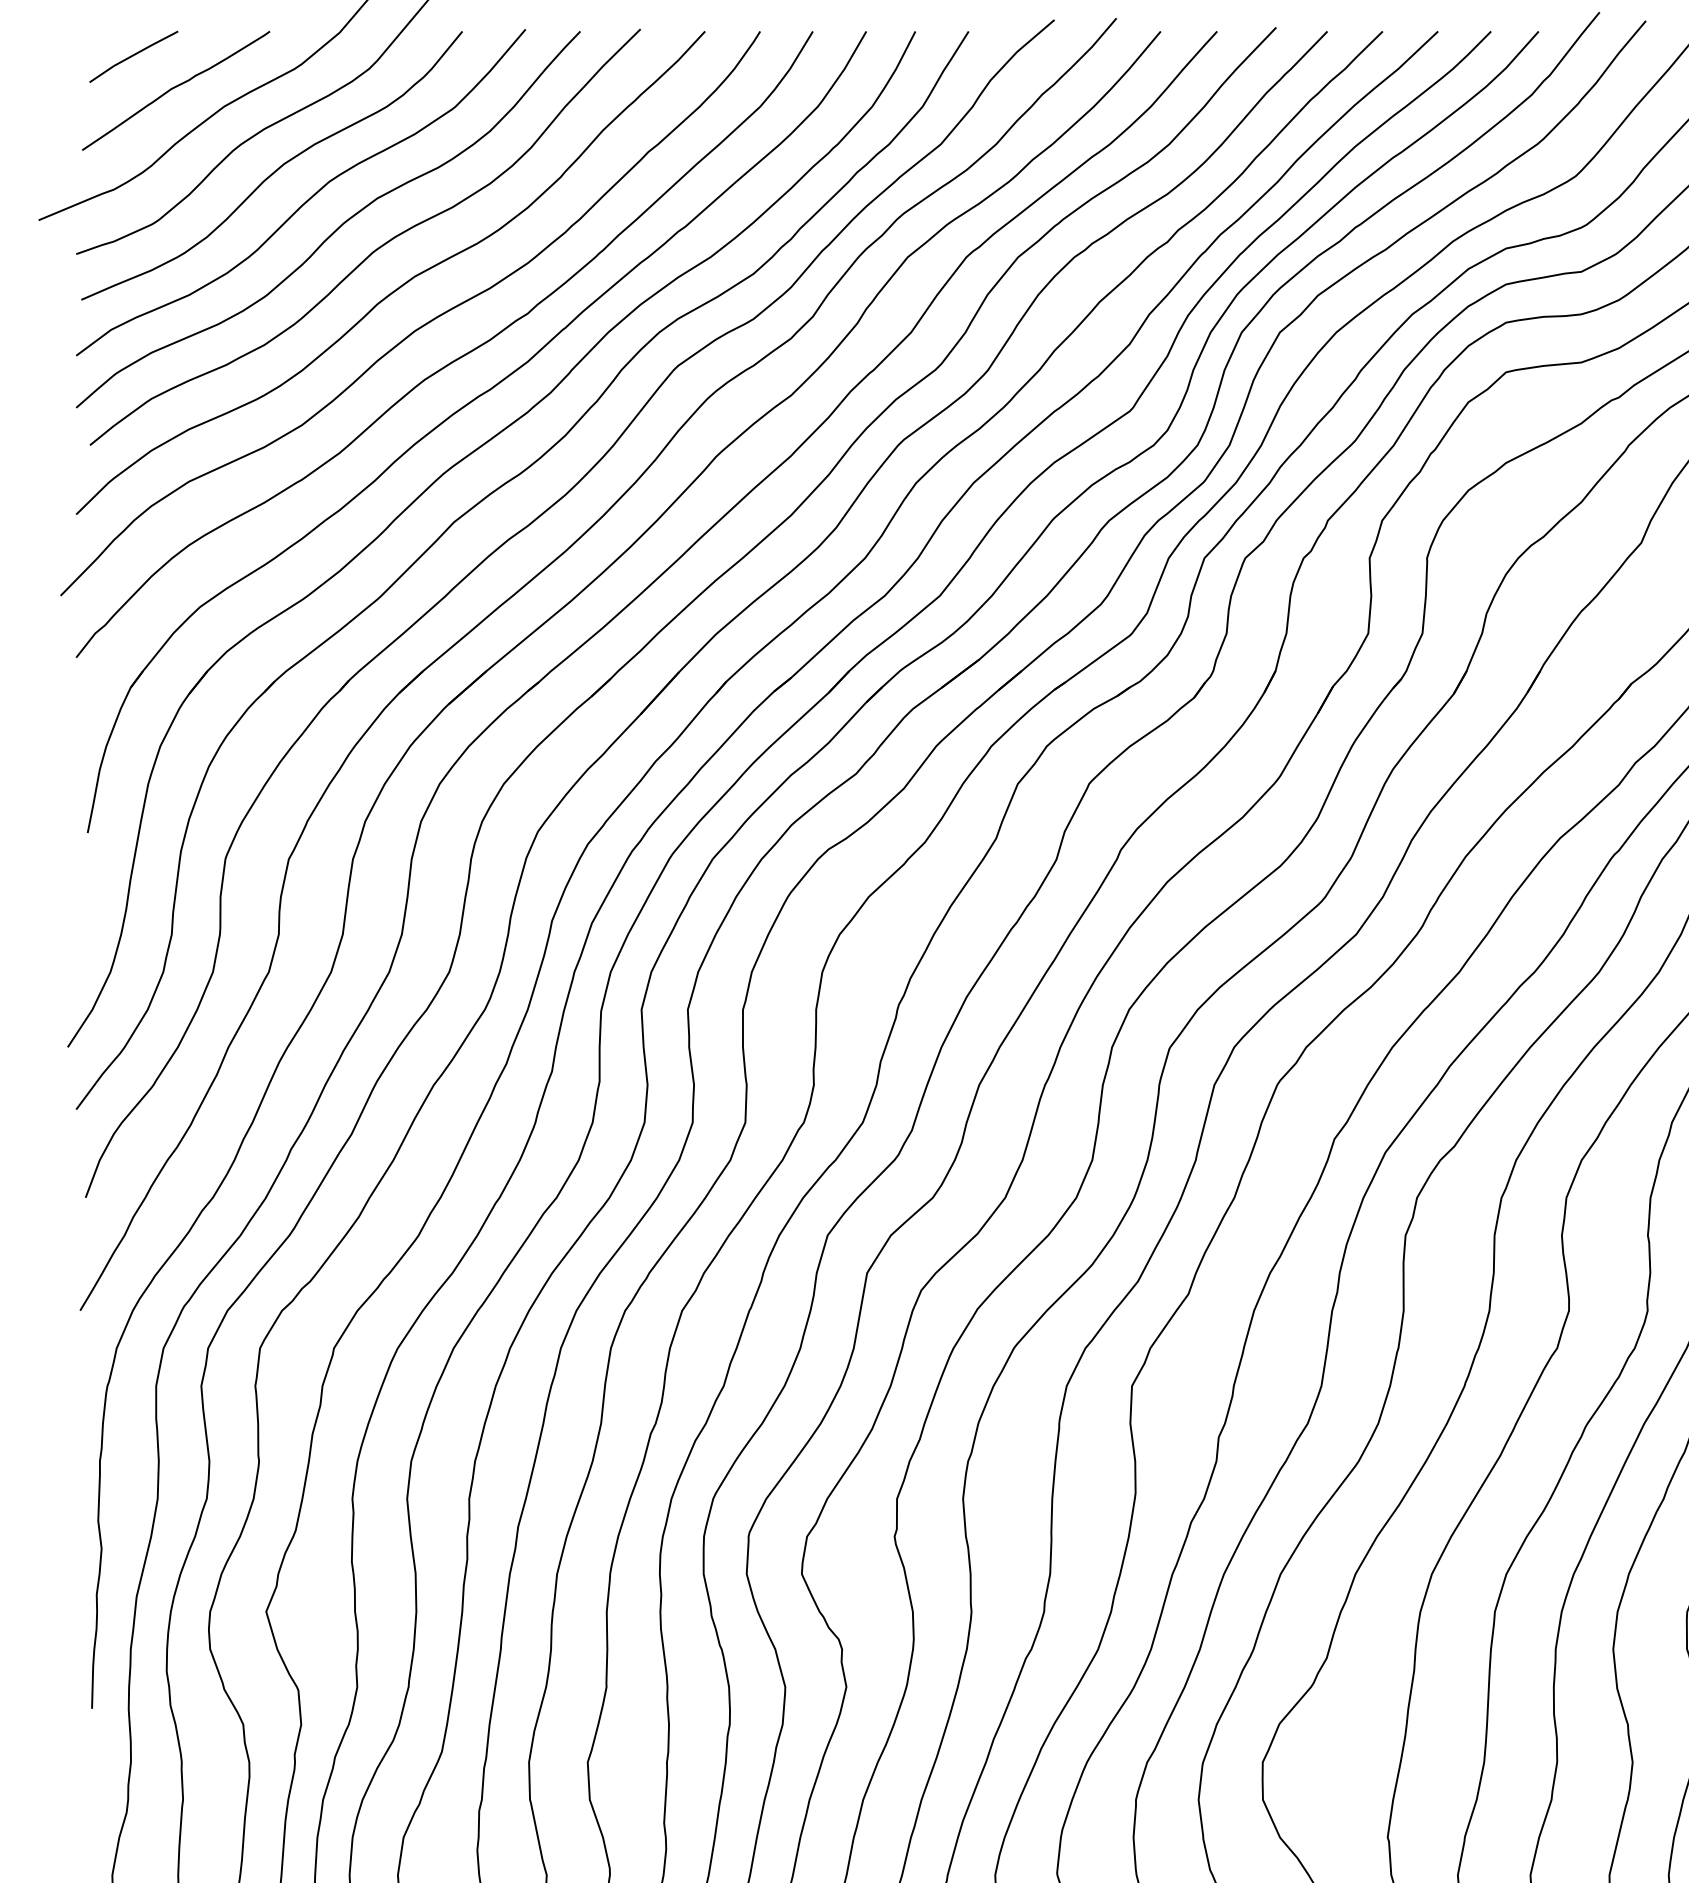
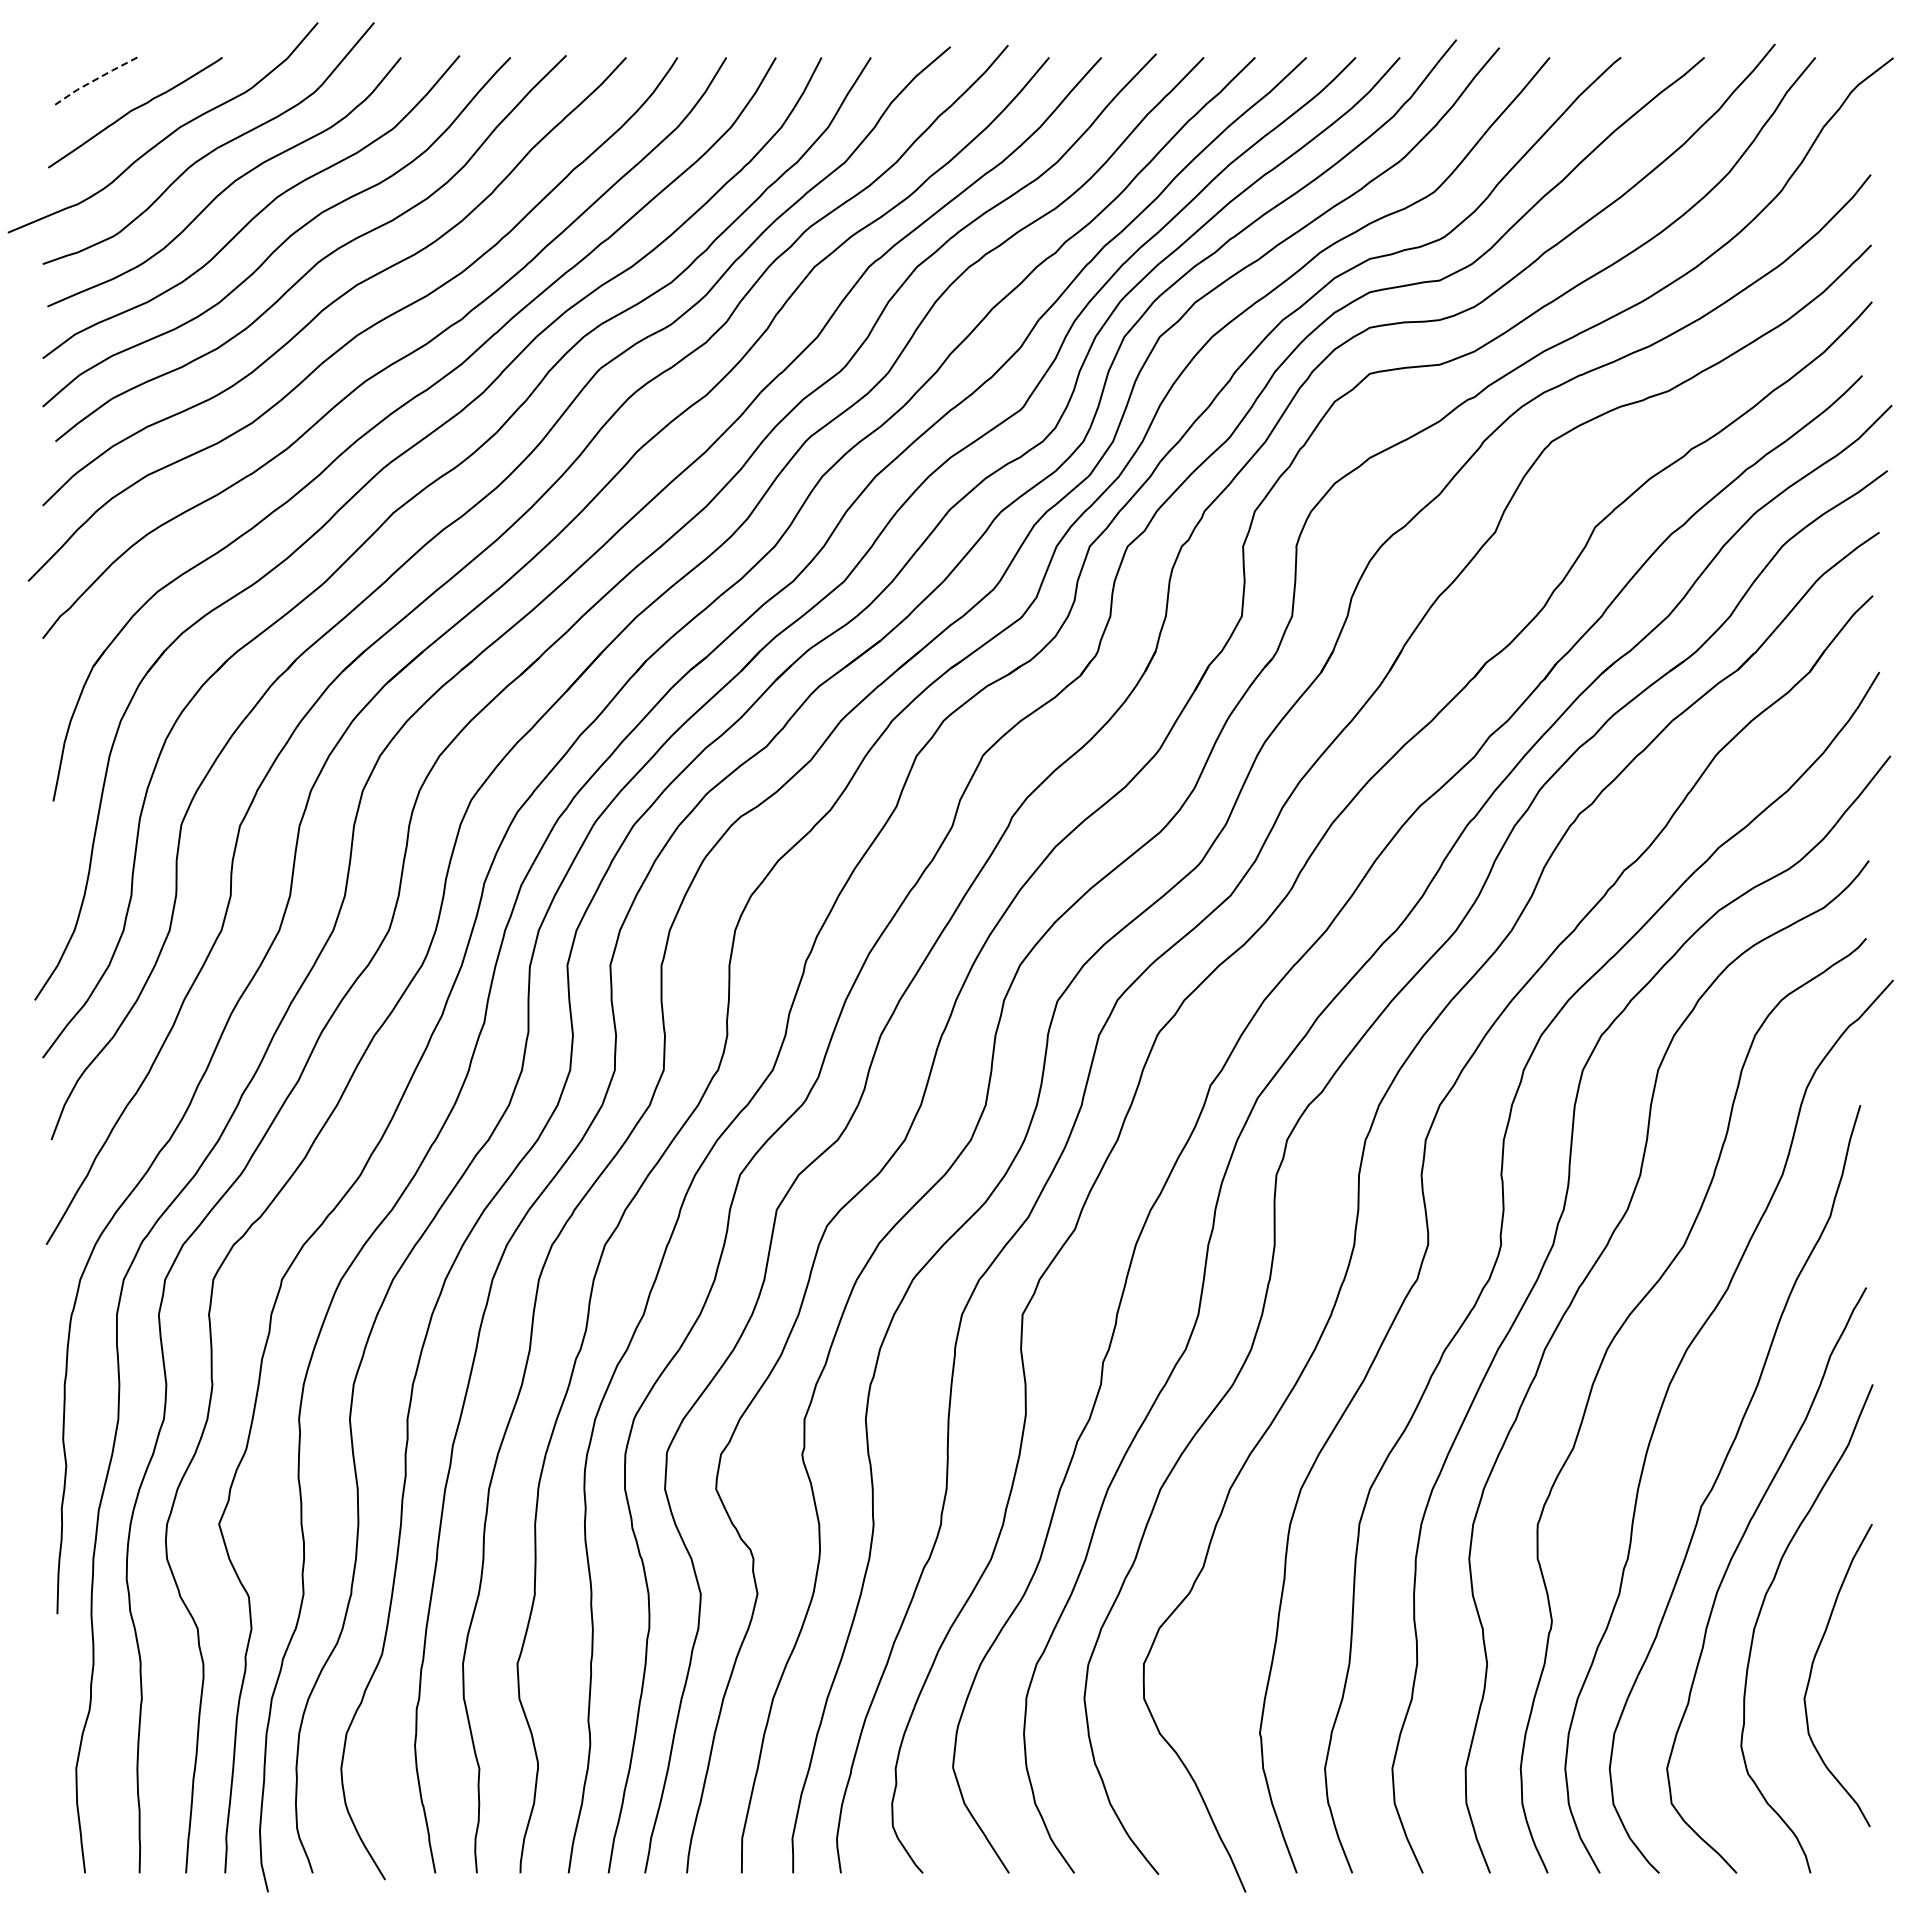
line: (133, 56) -> (95, 80), solid -> dashed

